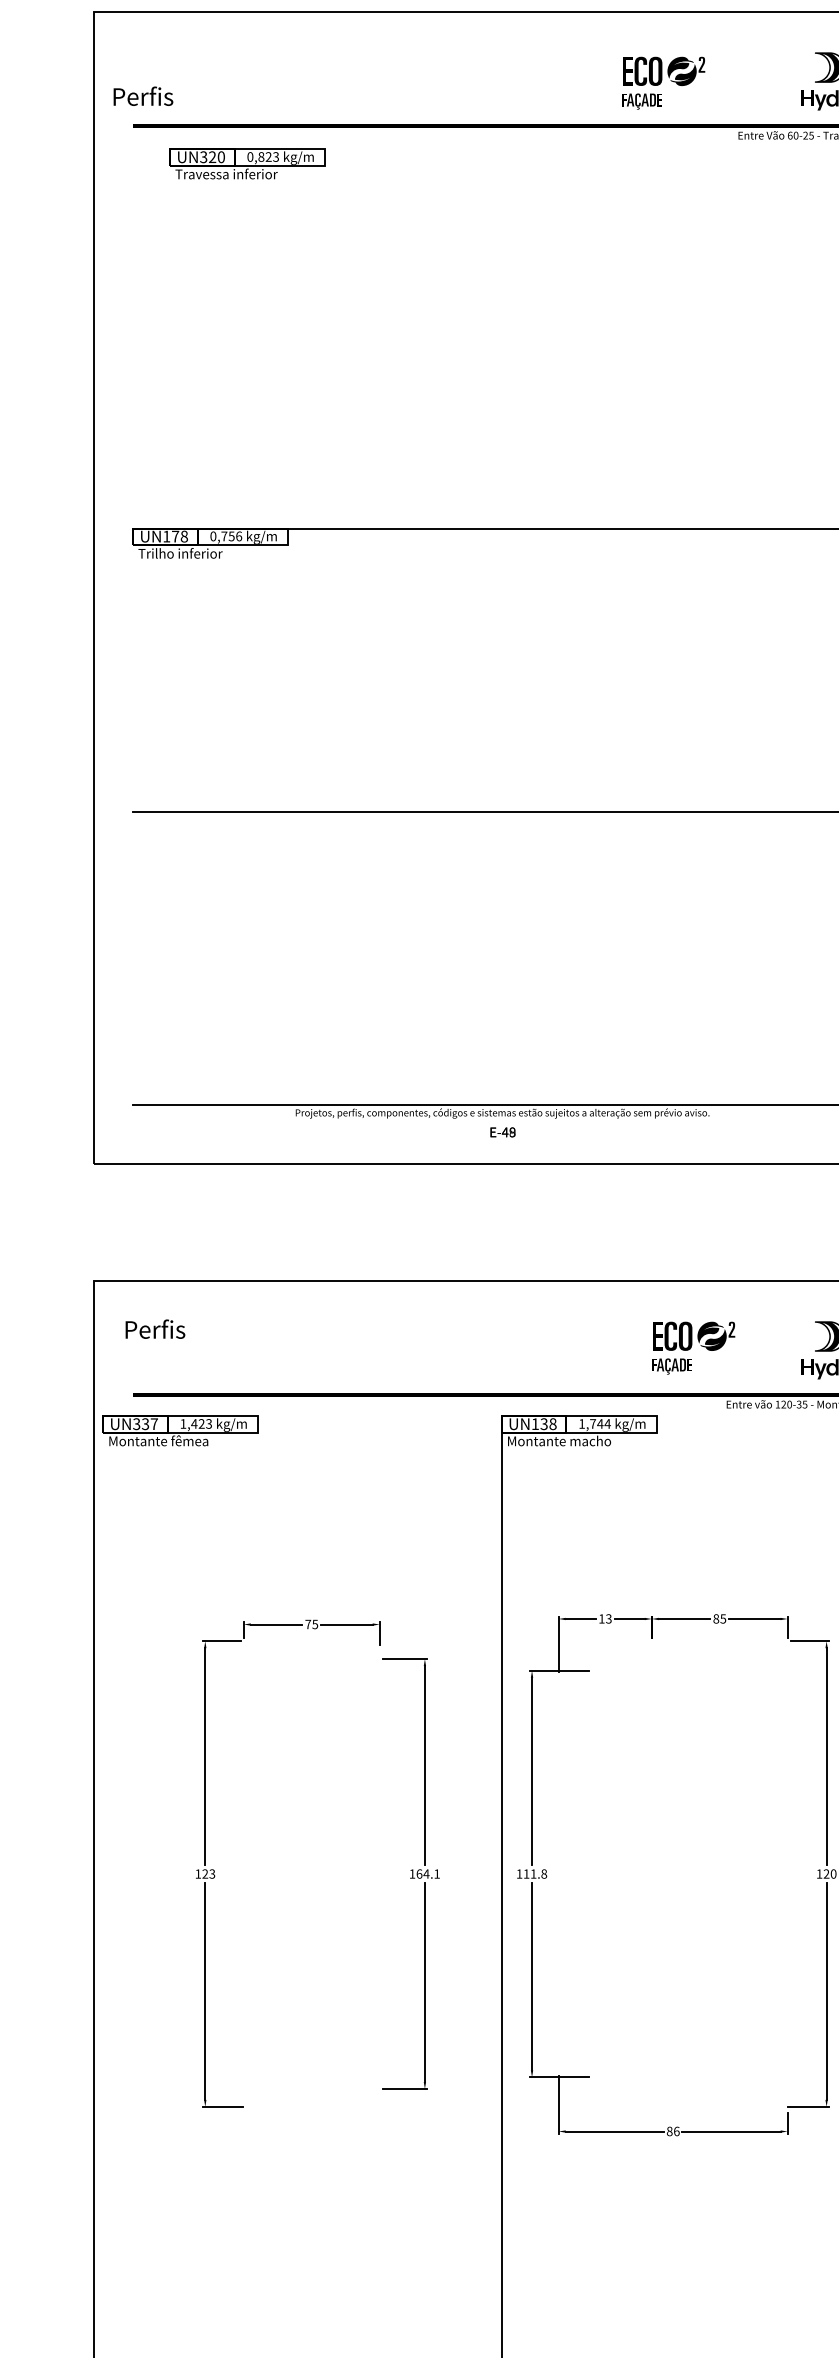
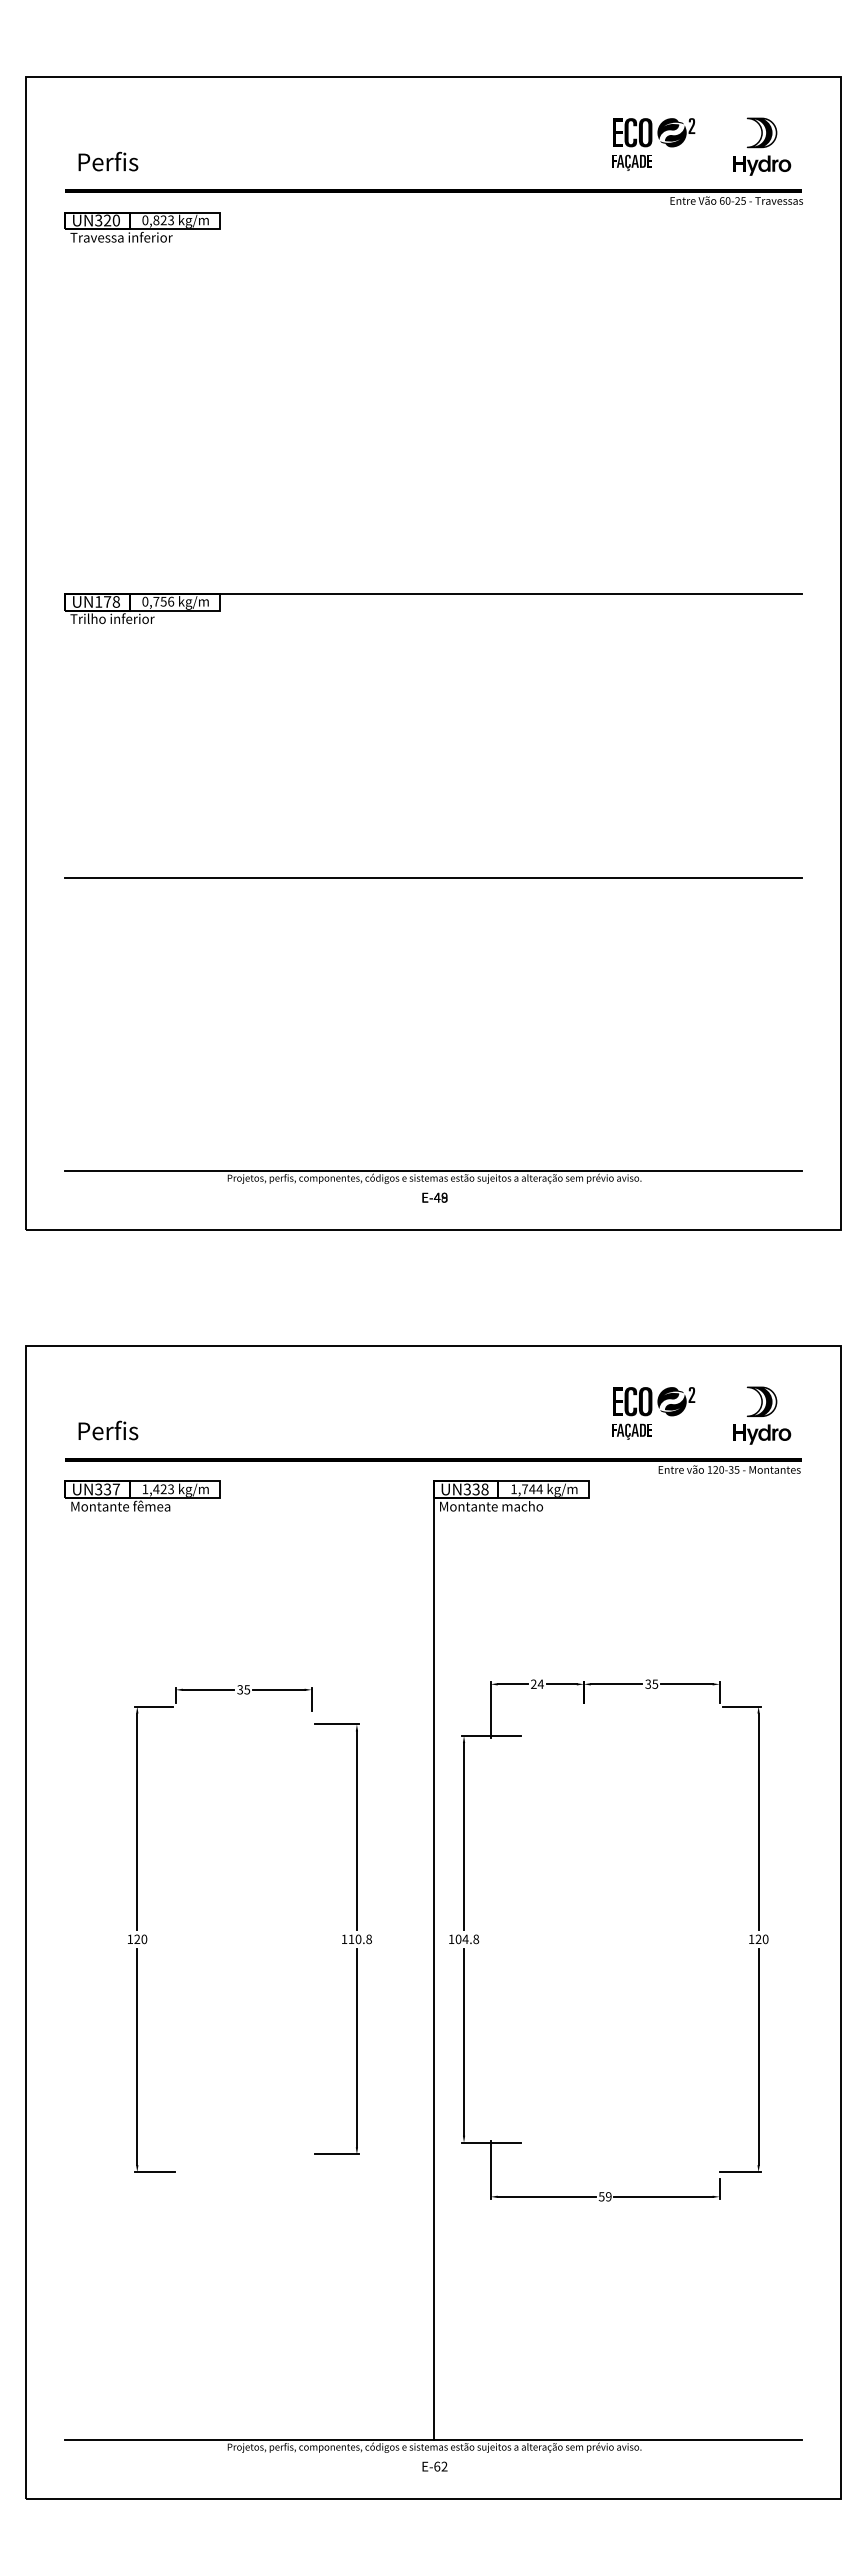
part: (663, 83) -> (653, 144), moved
text: (143, 96) -> (108, 161), moved
part: (247, 164) -> (142, 227), moved
text: (155, 1329) -> (108, 1430), moved
part: (693, 1348) -> (653, 1413), moved
text: (534, 1424) -> (466, 1489), UN138 -> UN338
part: (180, 1430) -> (142, 1495), moved
text: (605, 1618) -> (537, 1683), 13 -> 24
text: (716, 1618) -> (648, 1683), 85 -> 35
text: (308, 1624) -> (240, 1689), 75 -> 35
text: (212, 1873) -> (144, 1938), 123 -> 120
text: (427, 1874) -> (359, 1939), 164.1 -> 110.8
text: (529, 1874) -> (461, 1939), 111.8 -> 104.8
text: (672, 2131) -> (604, 2196), 86 -> 59

